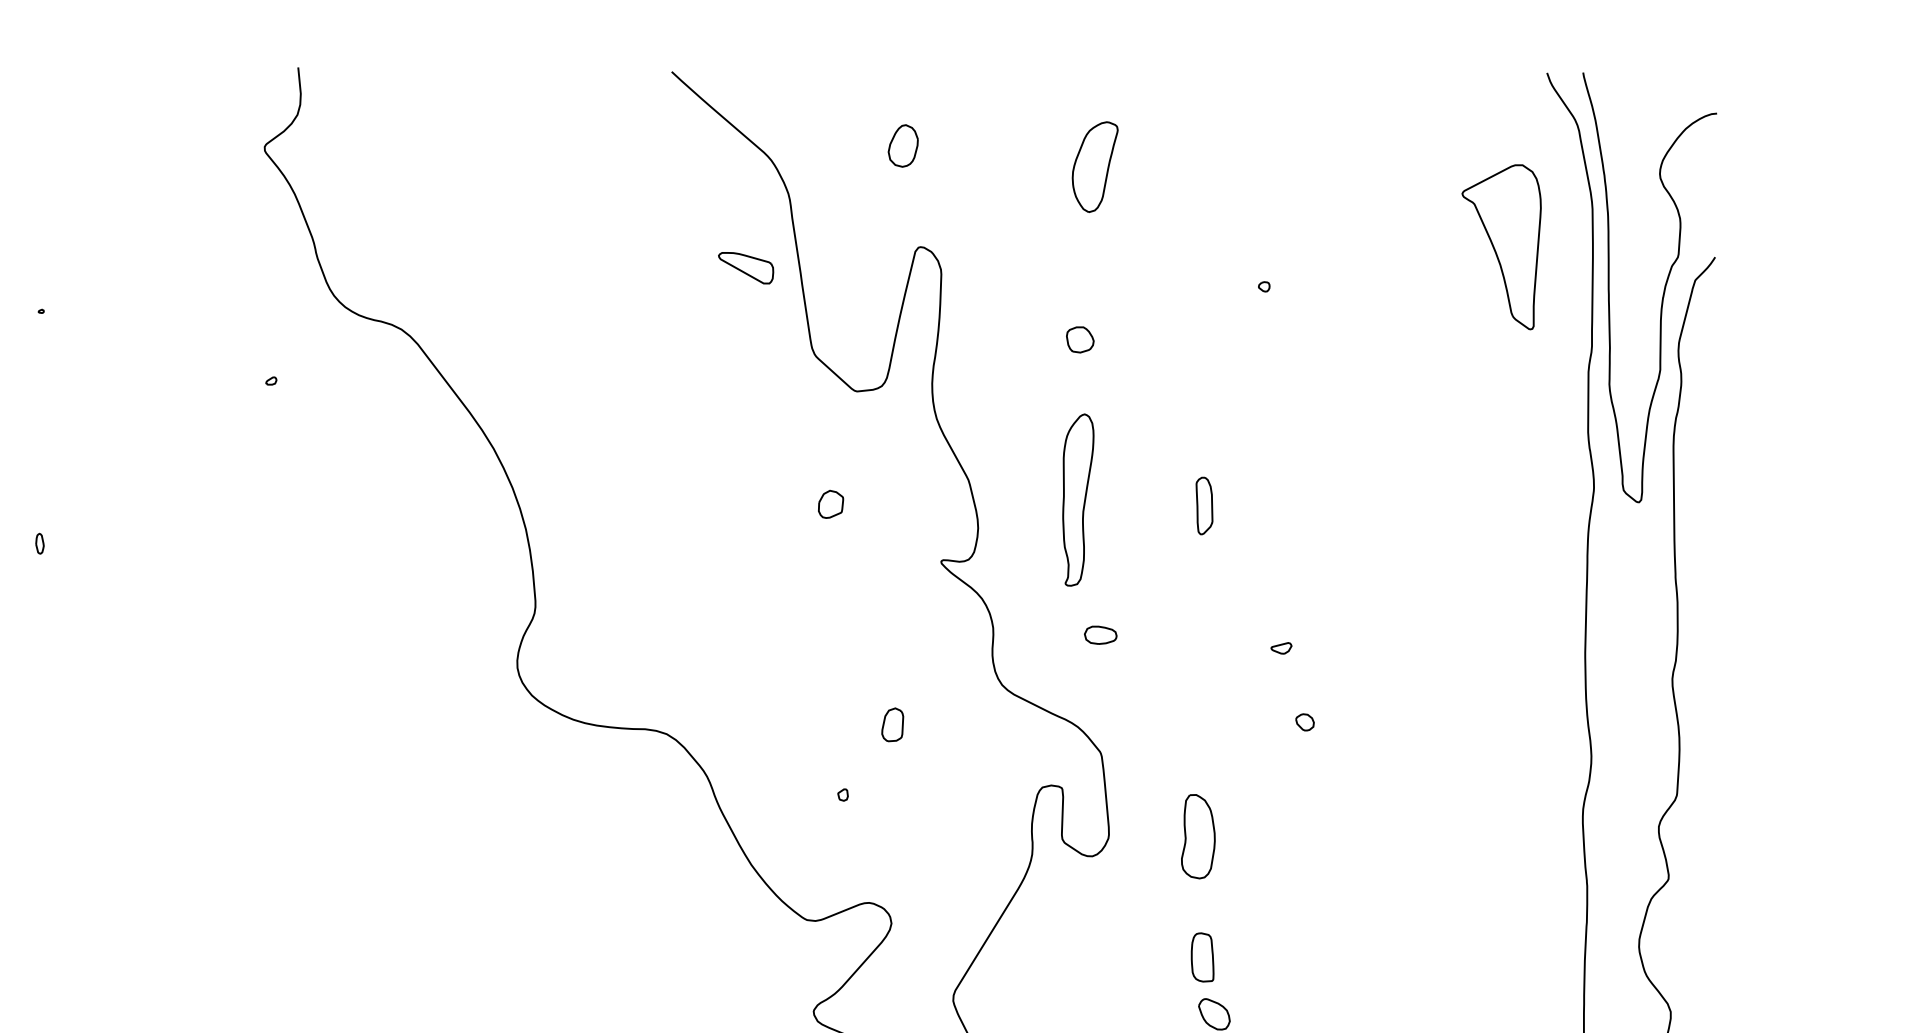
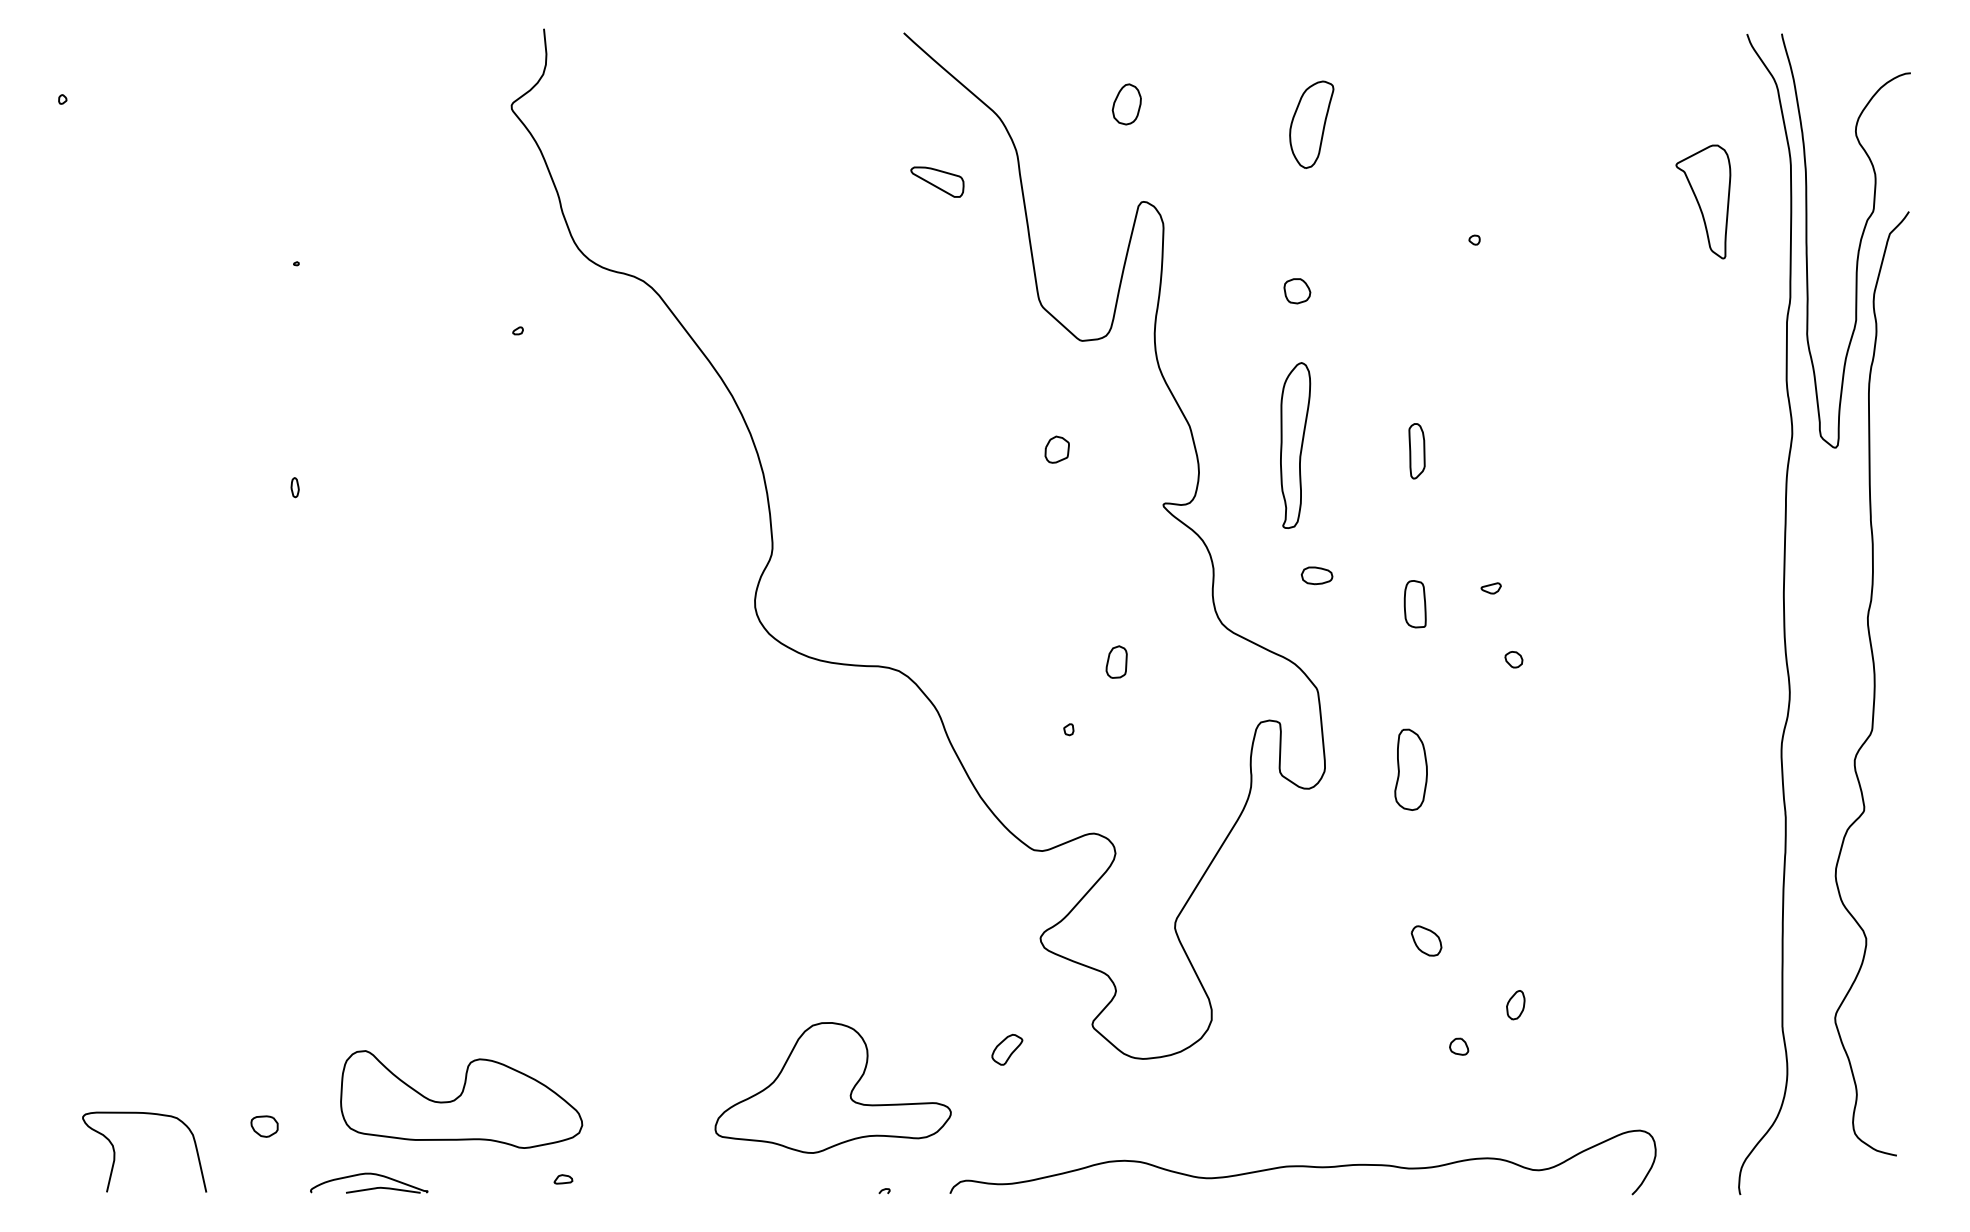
part: (1501, 246) -> (1703, 201), size x0.71
part: (746, 267) -> (937, 181), moved
part: (1201, 957) -> (1414, 604), moved

